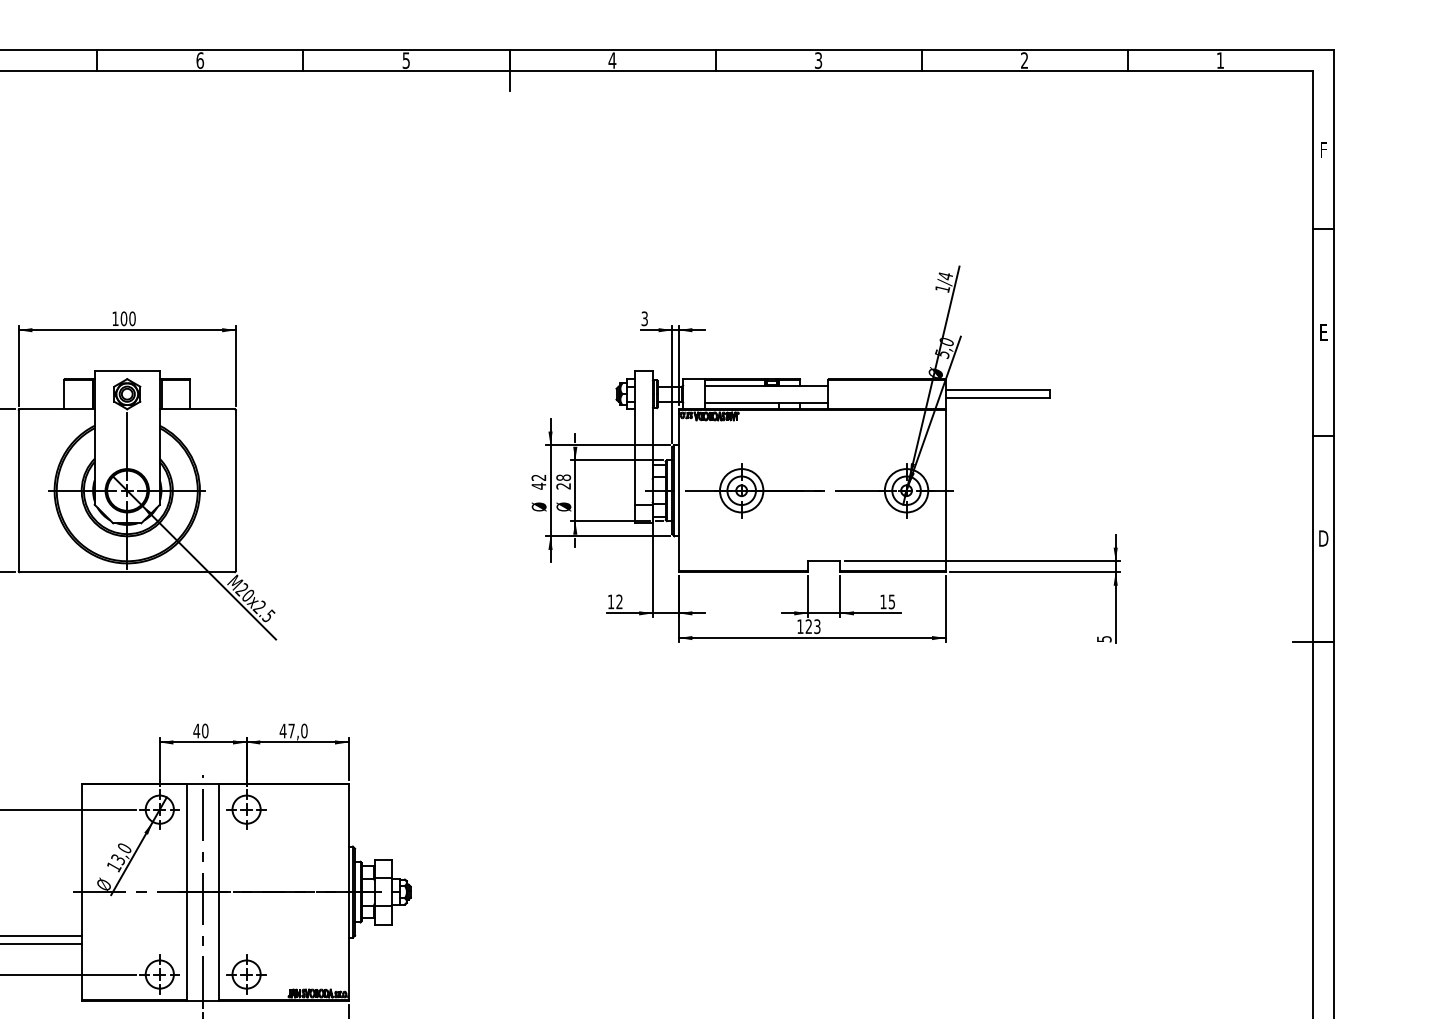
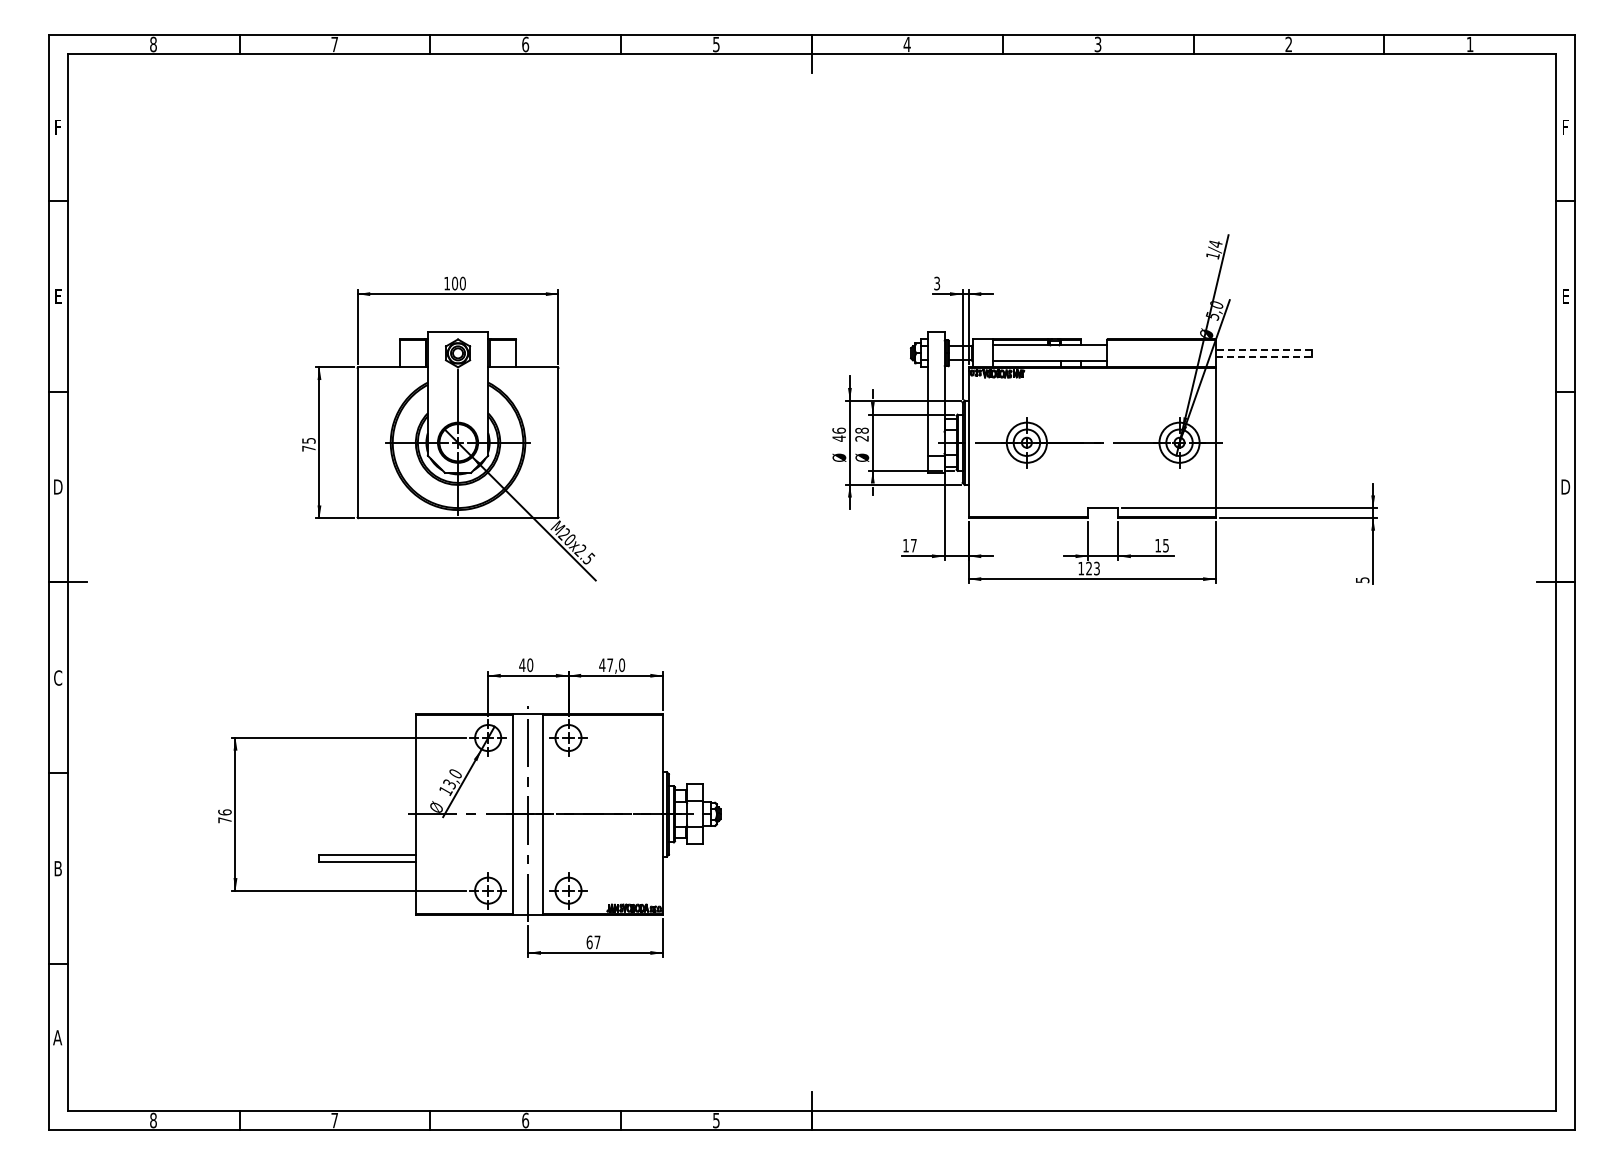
line: (997, 390) -> (1263, 349), solid -> dashed
line: (998, 398) -> (1264, 357), solid -> dashed
text: (538, 477) -> (838, 430), 42 -> 46
text: (619, 601) -> (913, 545), 12 -> 17

